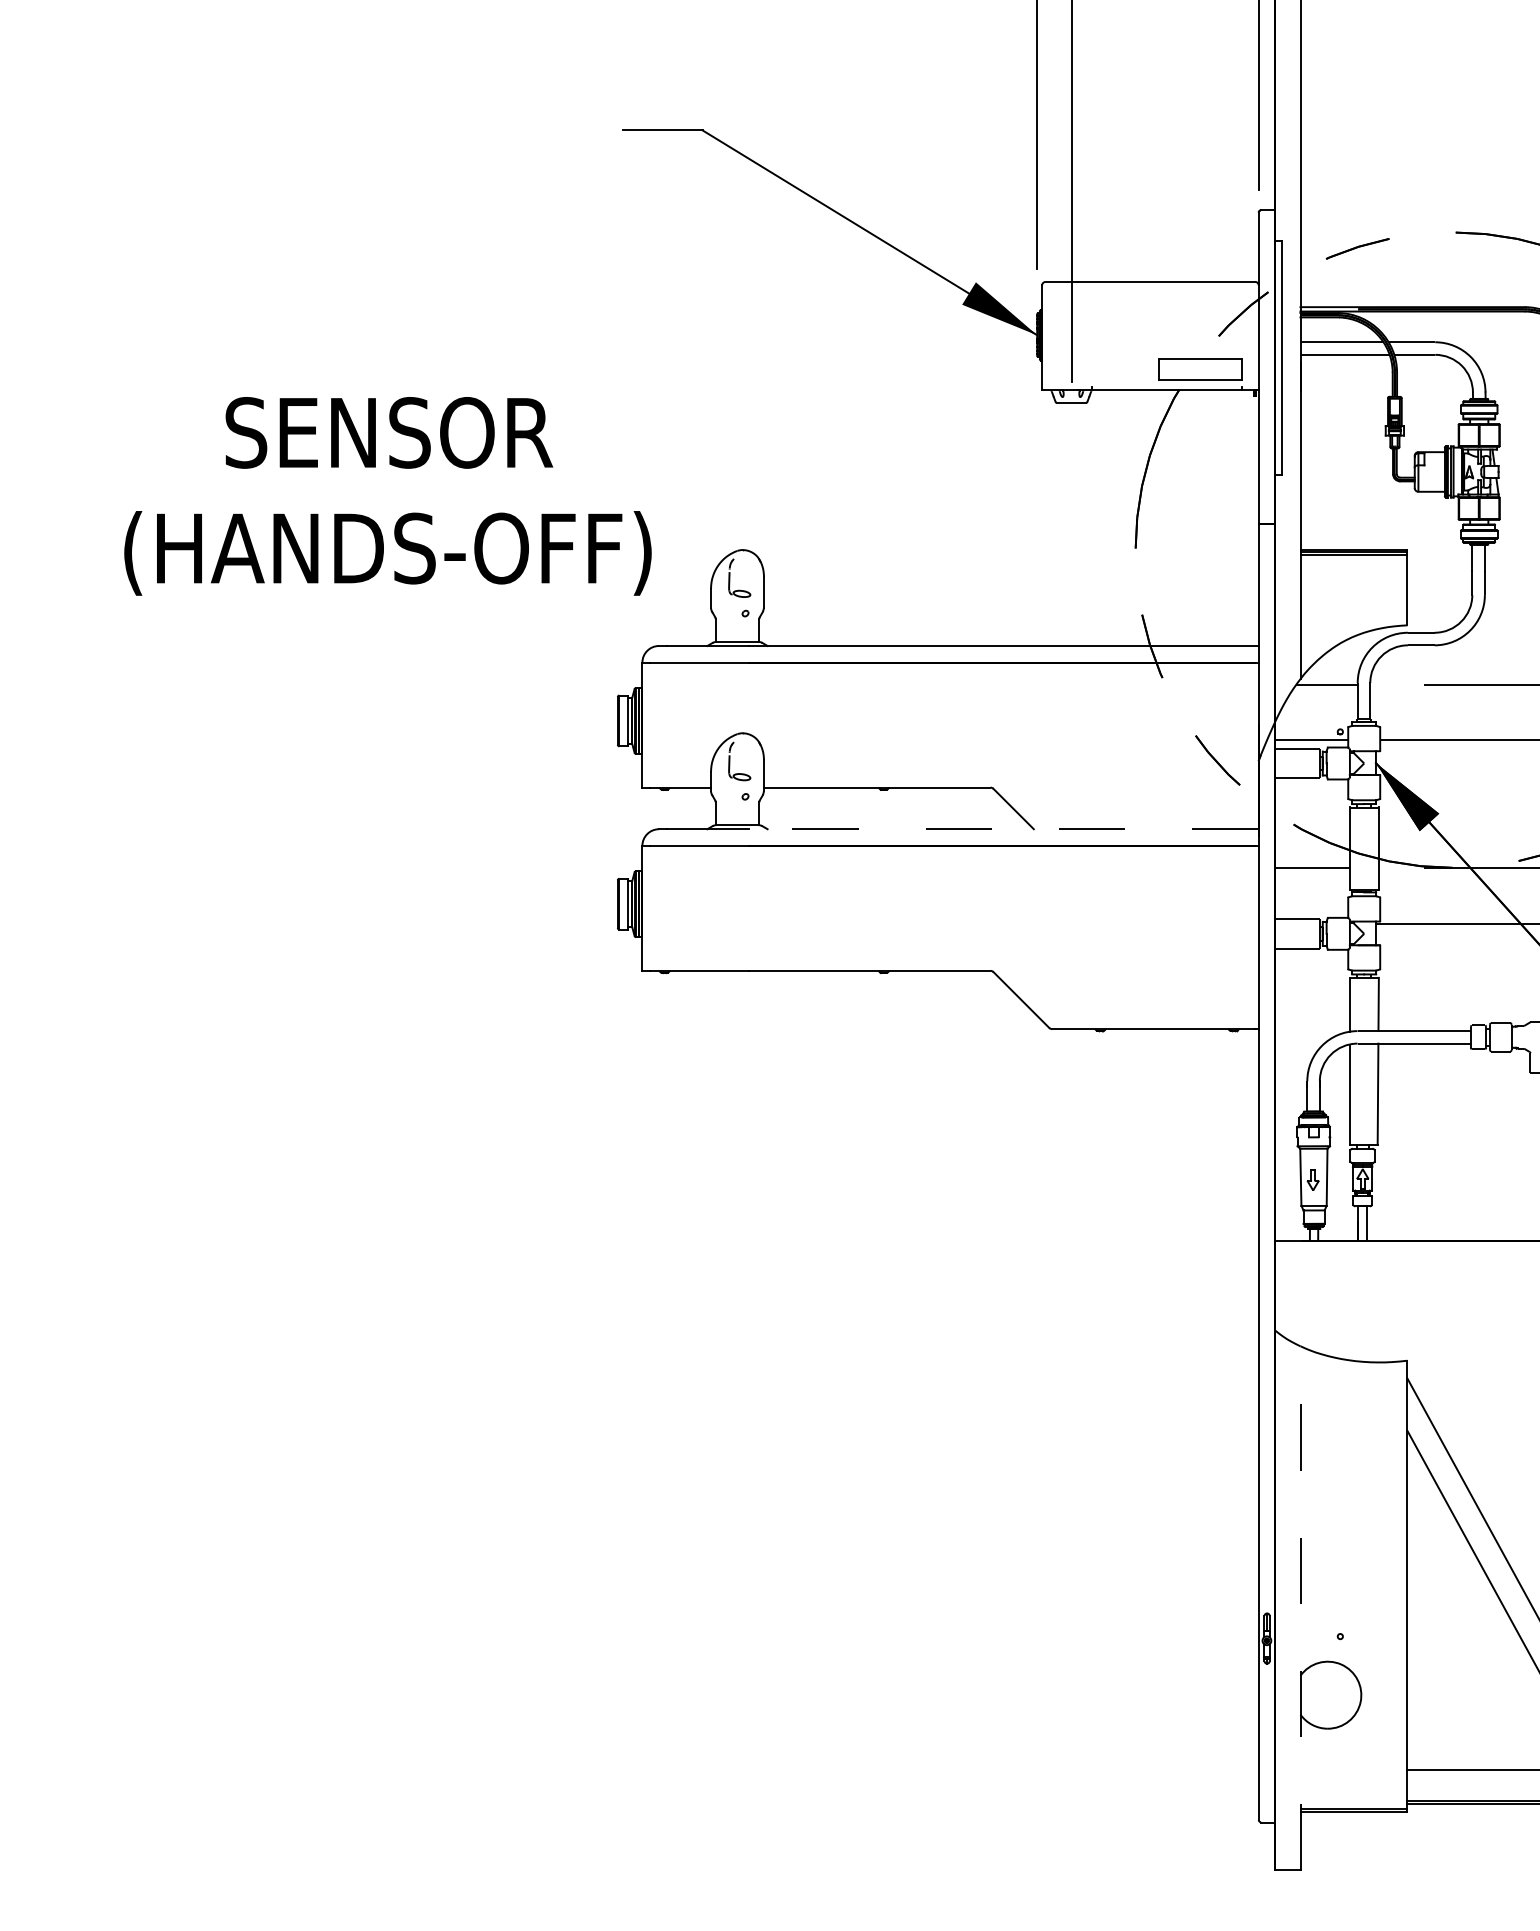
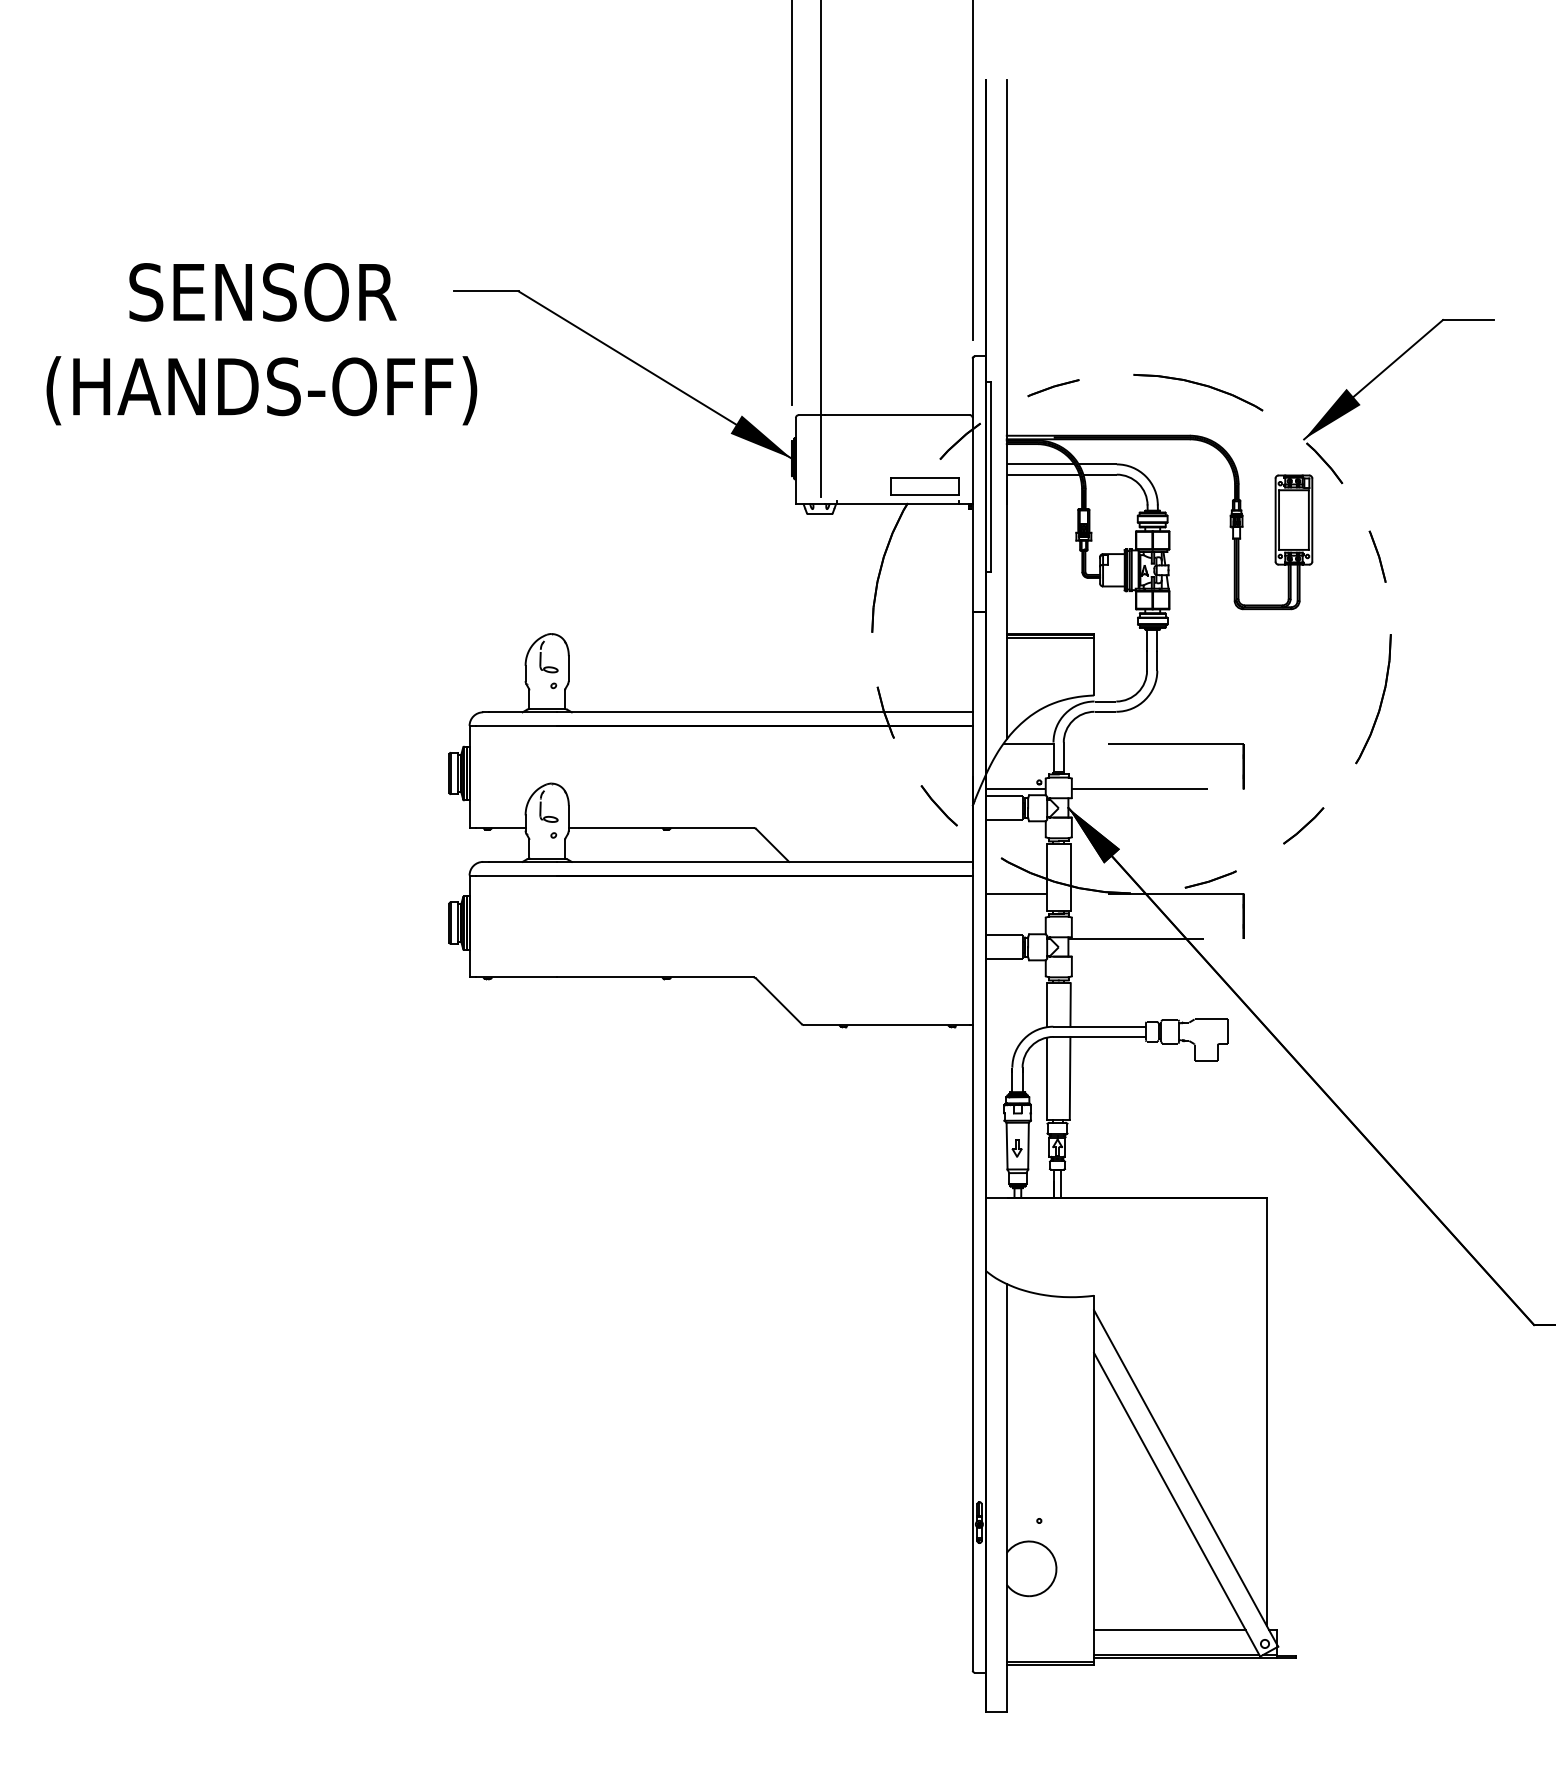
text: (387, 496) -> (261, 344), moved
line: (1003, 828) -> (764, 861), dashed -> solid
line: (1300, 1607) -> (1006, 1497), dashed -> solid

